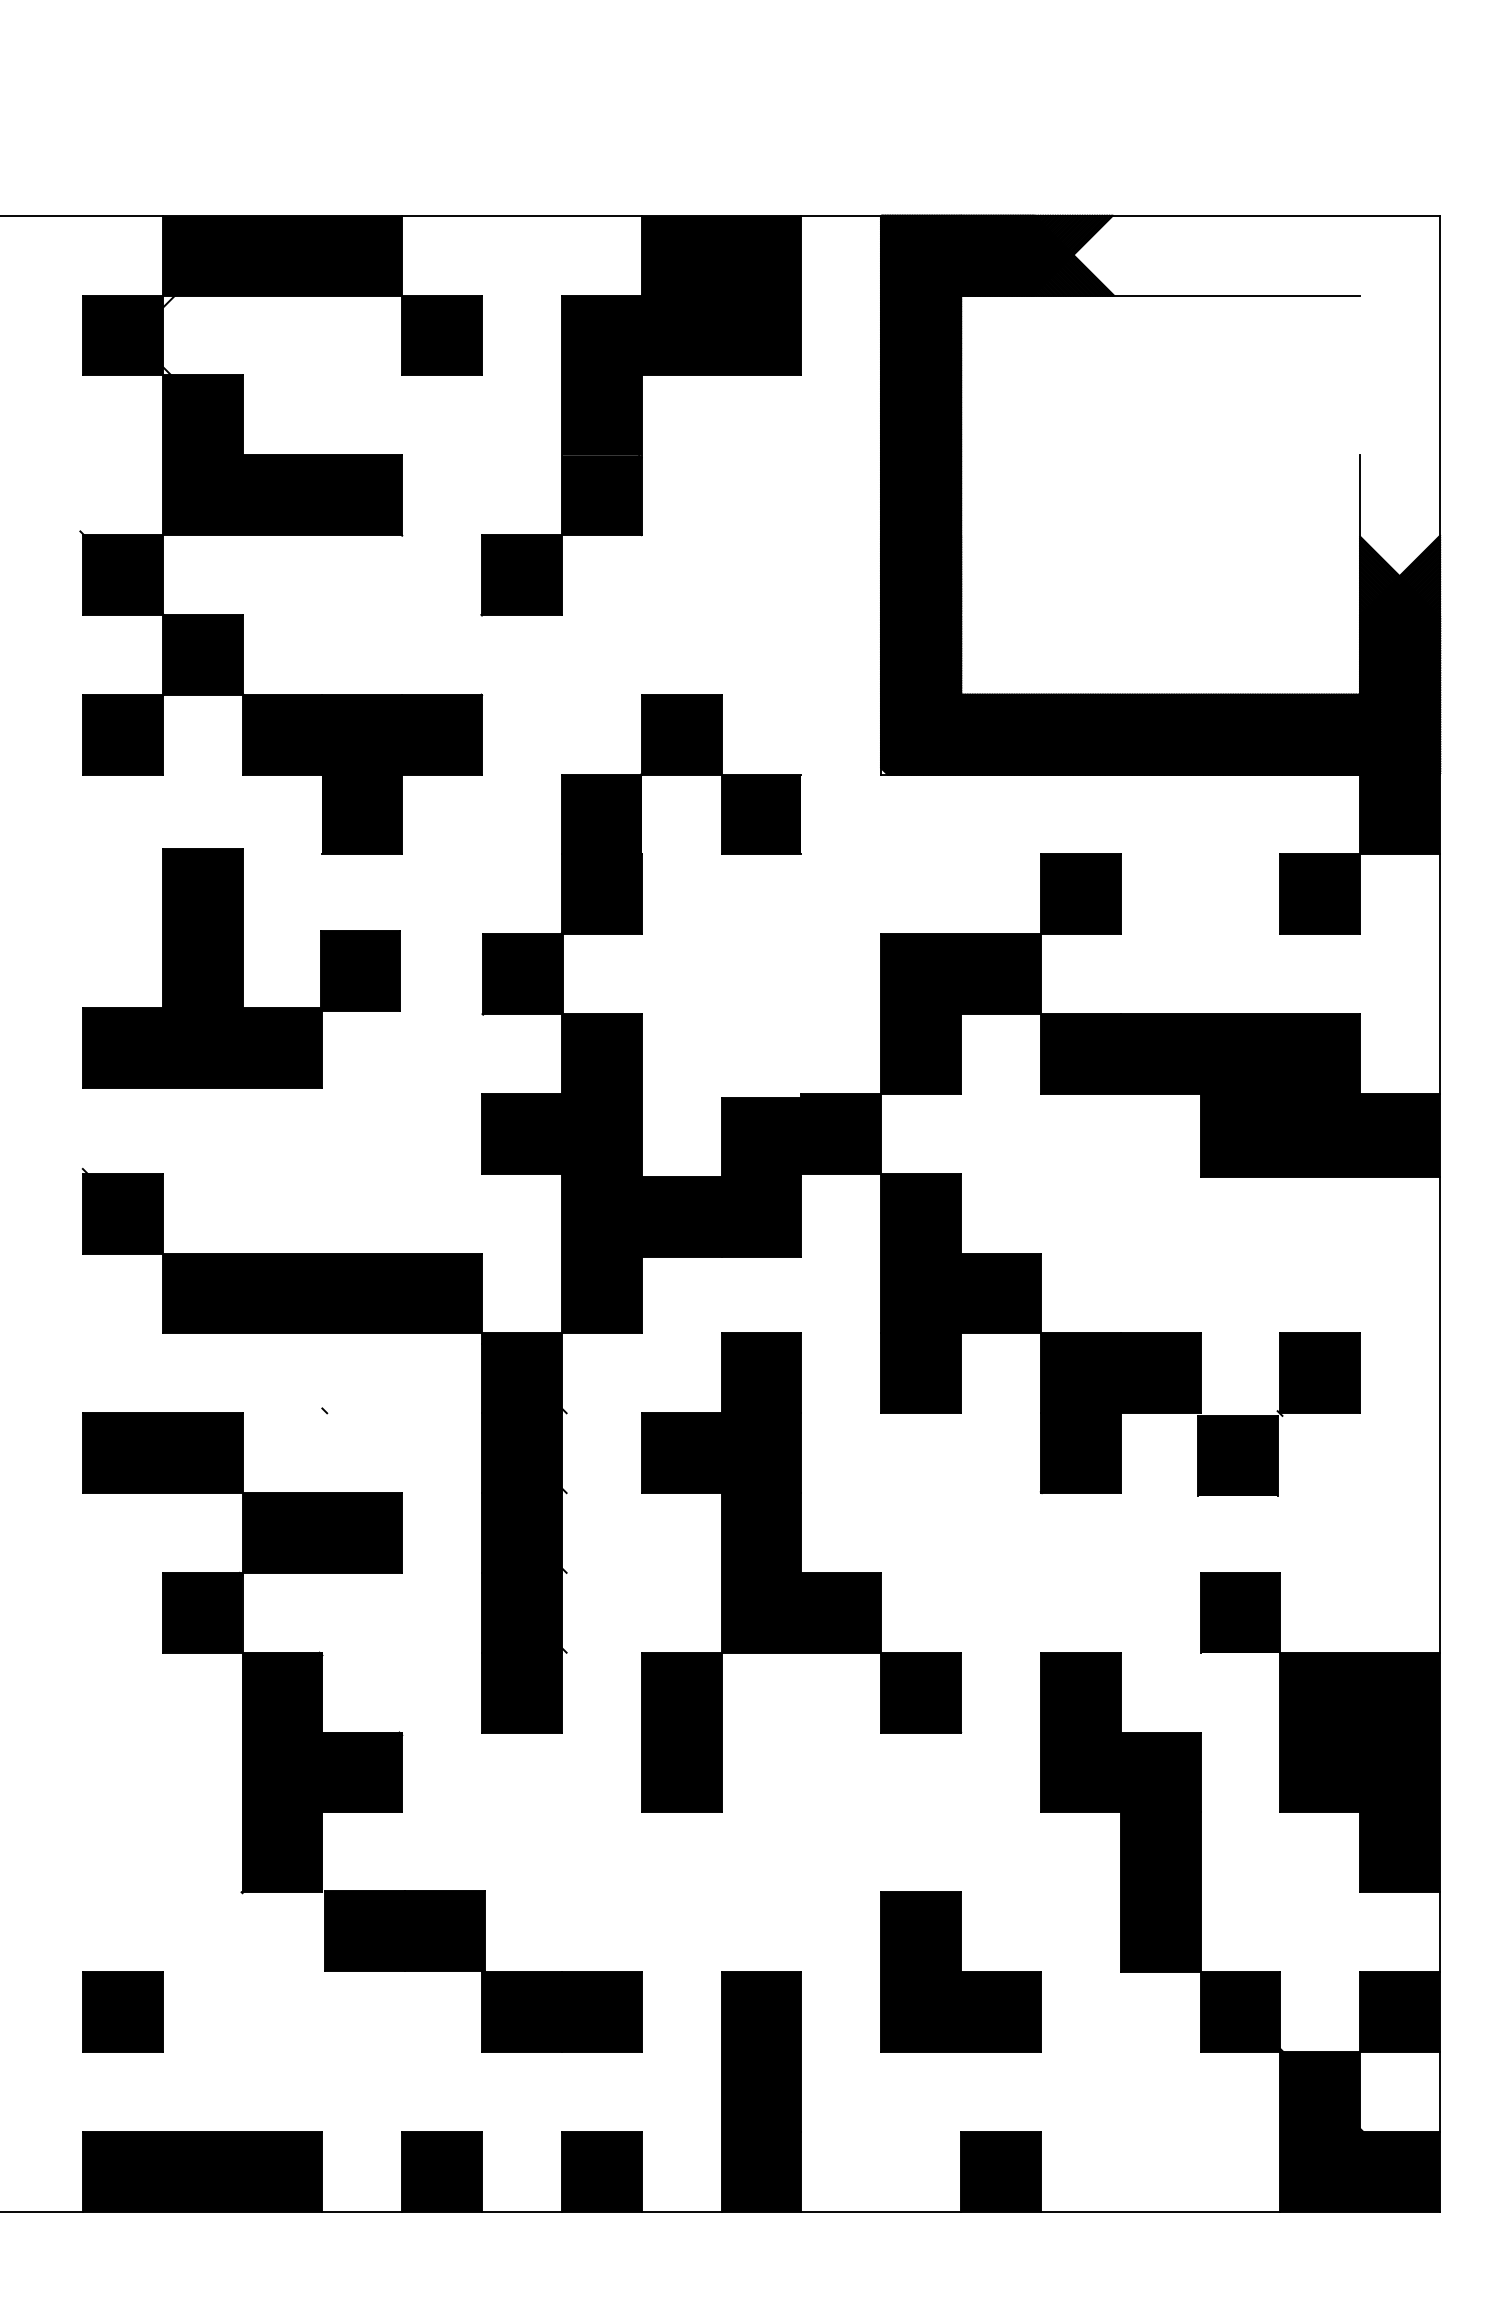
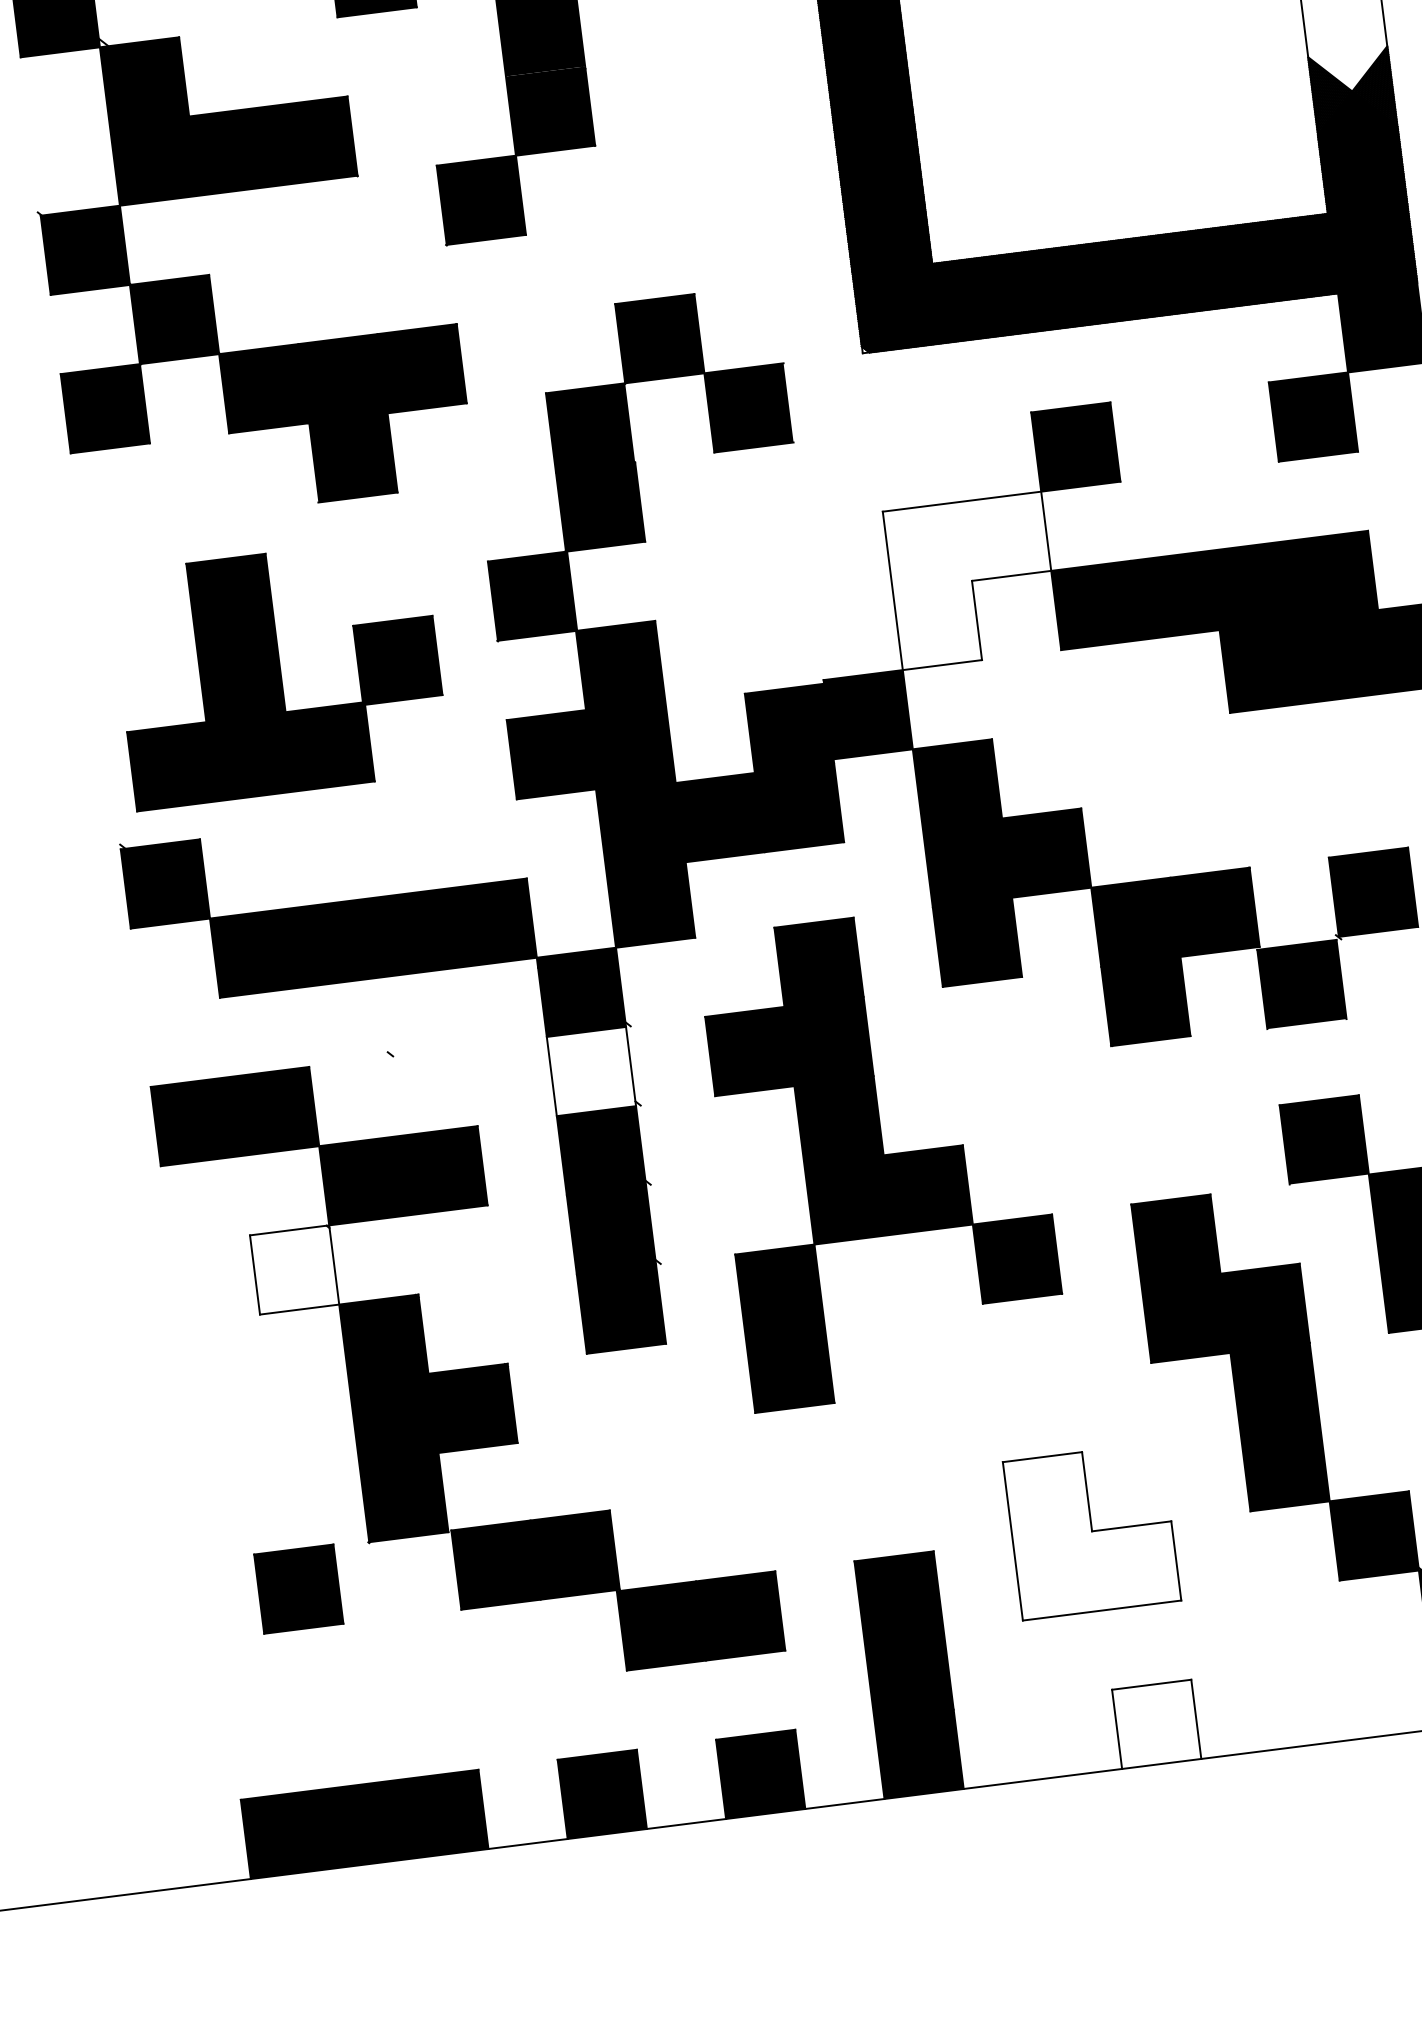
part: (241, 968) -> (279, 672), moved
fill: (960, 1013) -> (971, 580), removed
fill: (521, 1453) -> (591, 1071), removed
fill: (202, 1612) -> (294, 1269), removed
fill: (960, 1971) -> (1091, 1530), removed
part: (122, 2011) -> (298, 1588), moved
fill: (1000, 2171) -> (1156, 1724), removed

